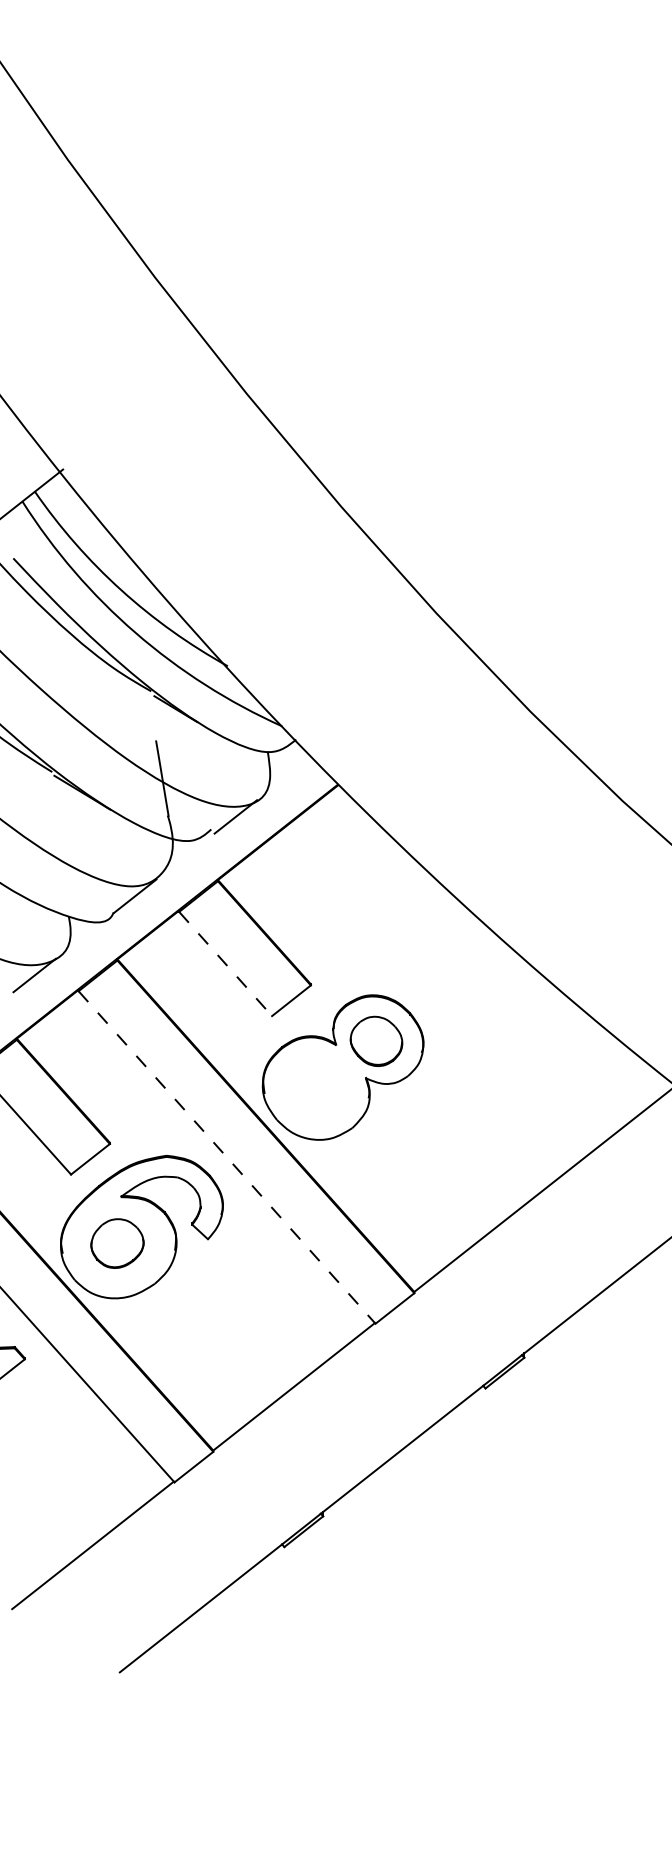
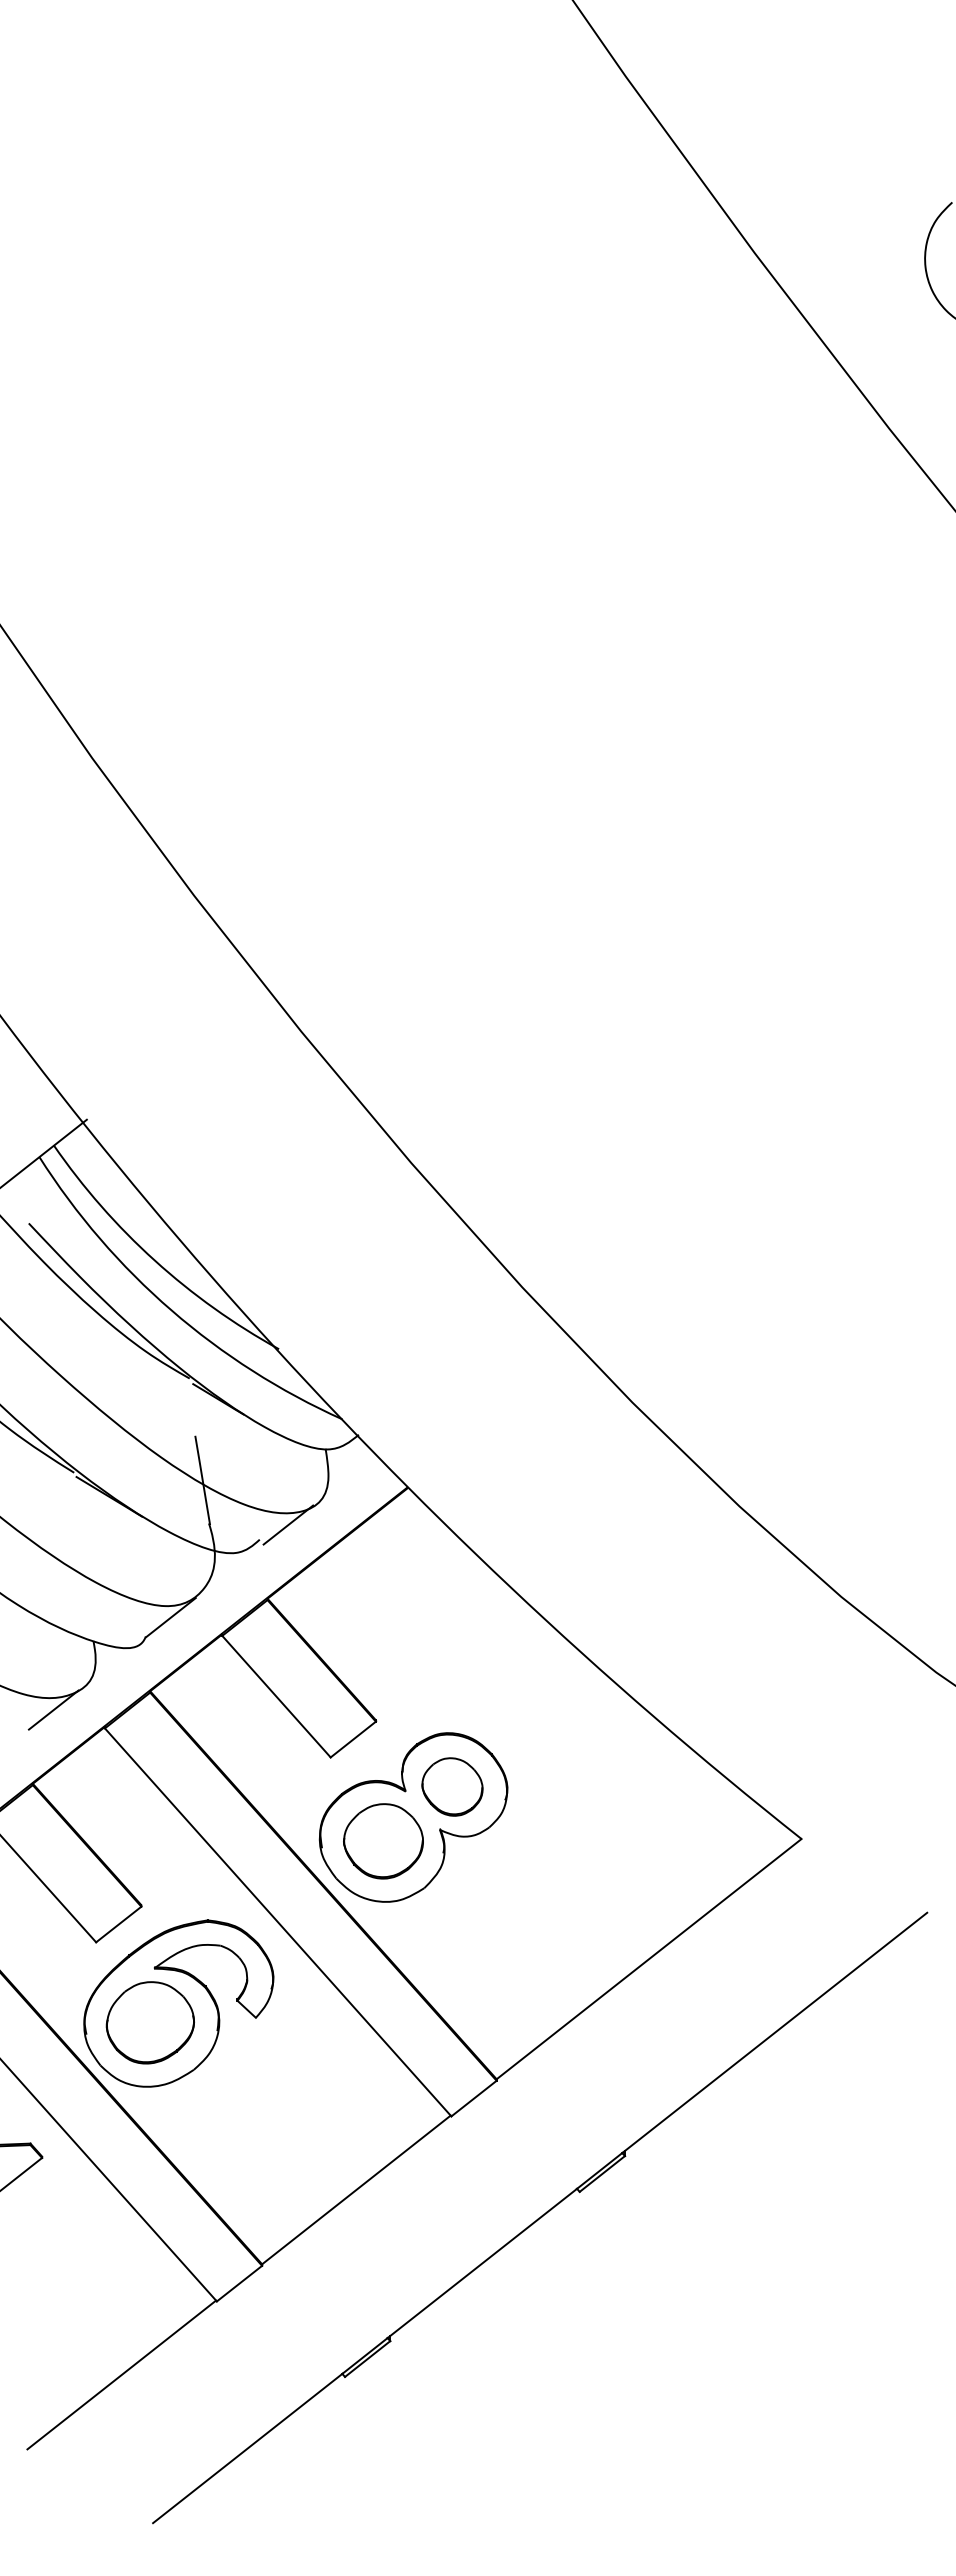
line: (225, 964) -> (276, 1697), dashed -> solid
part: (317, 1088) -> (383, 1841), added
line: (227, 1157) -> (278, 1922), dashed -> solid
part: (116, 1243) -> (149, 2022), size x1.43

